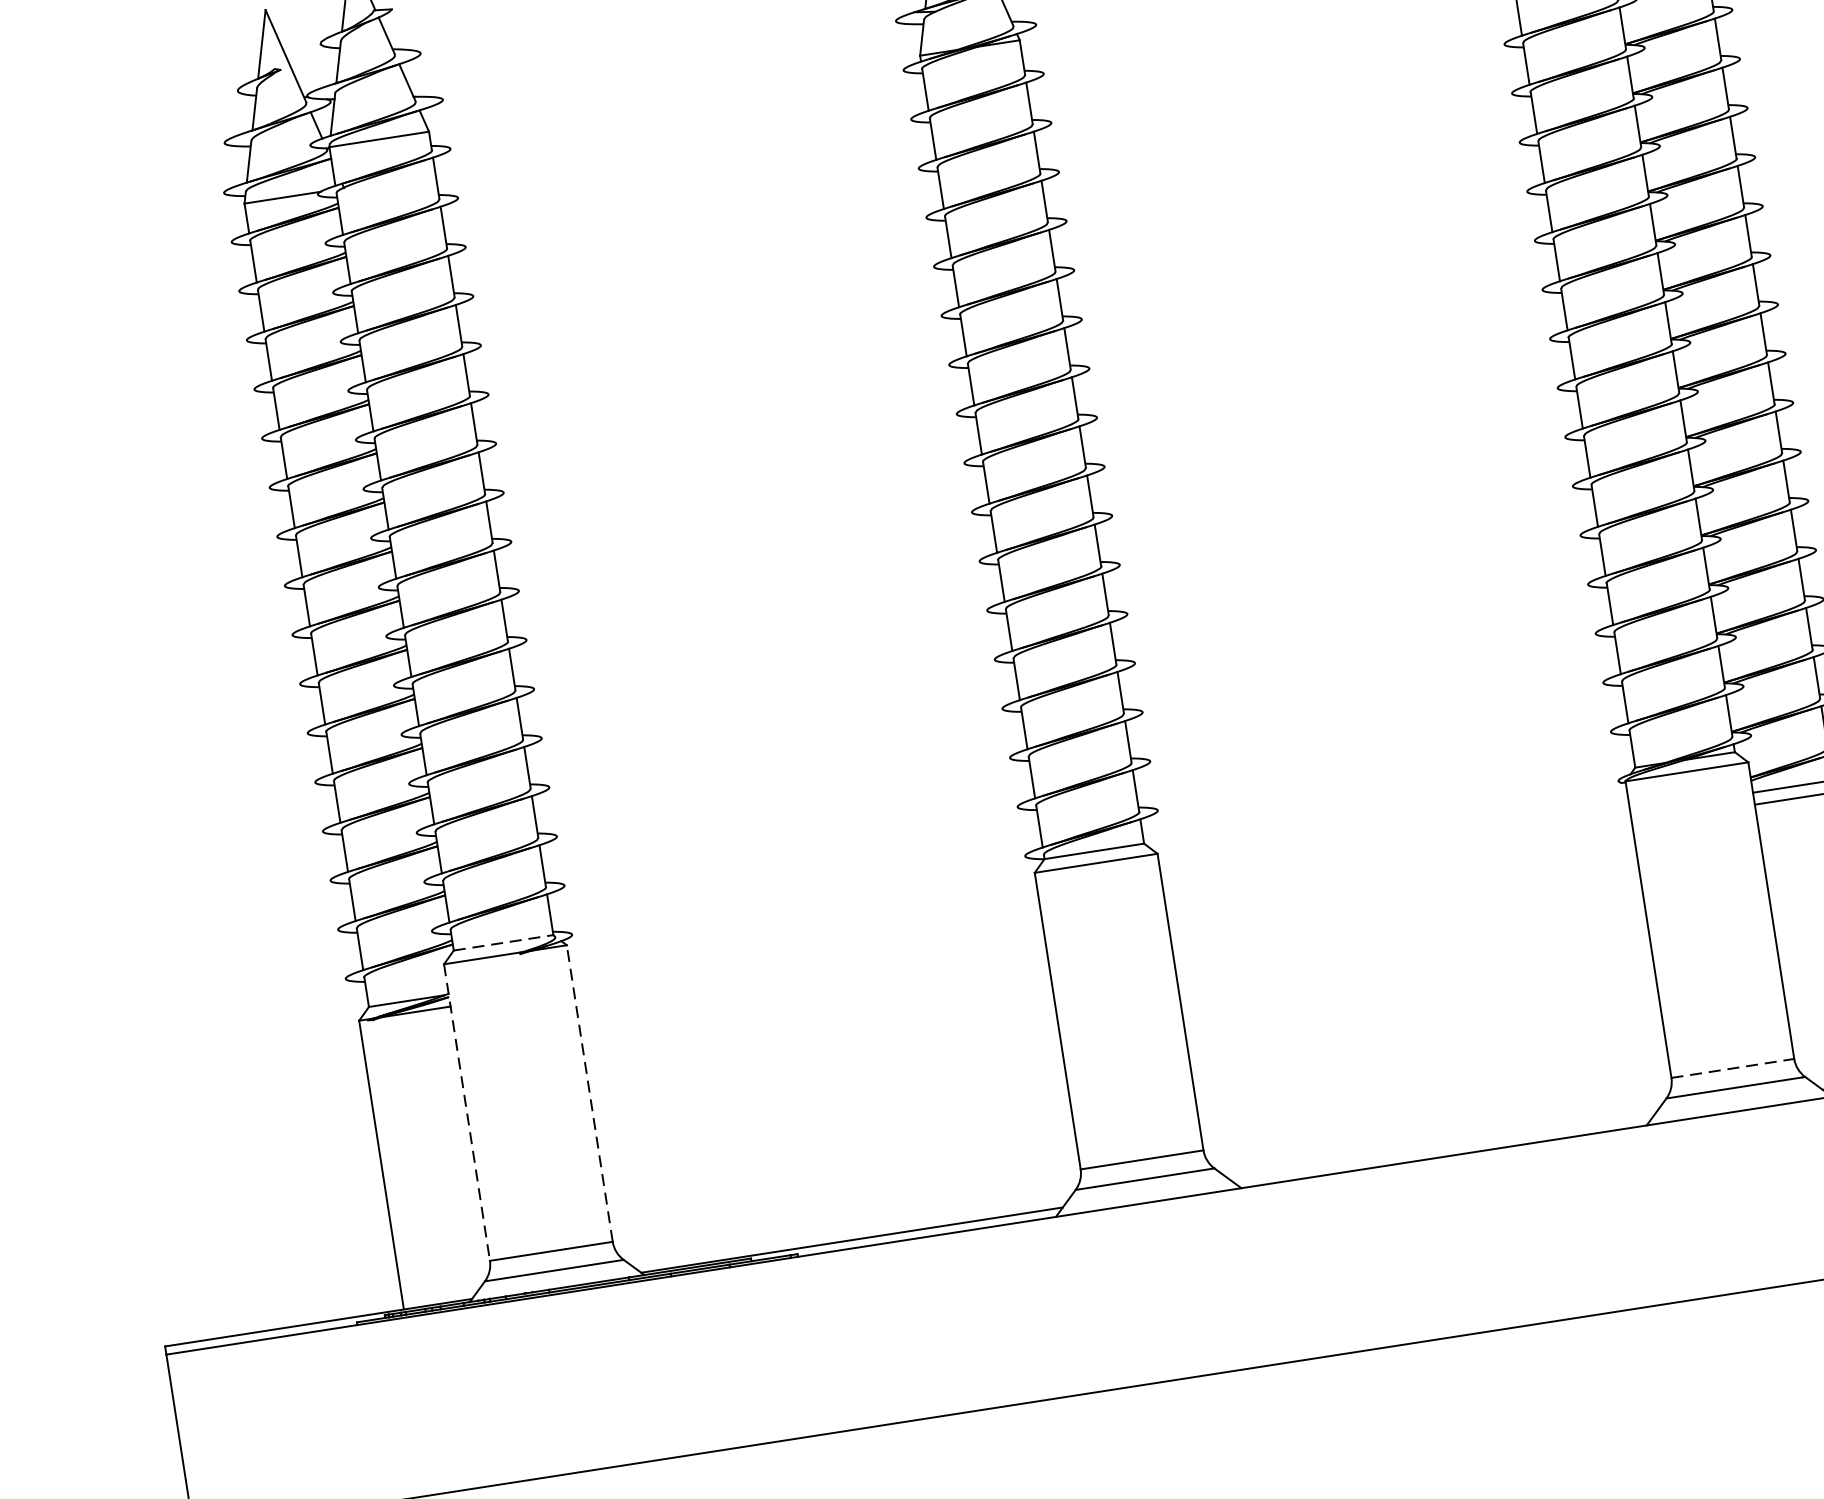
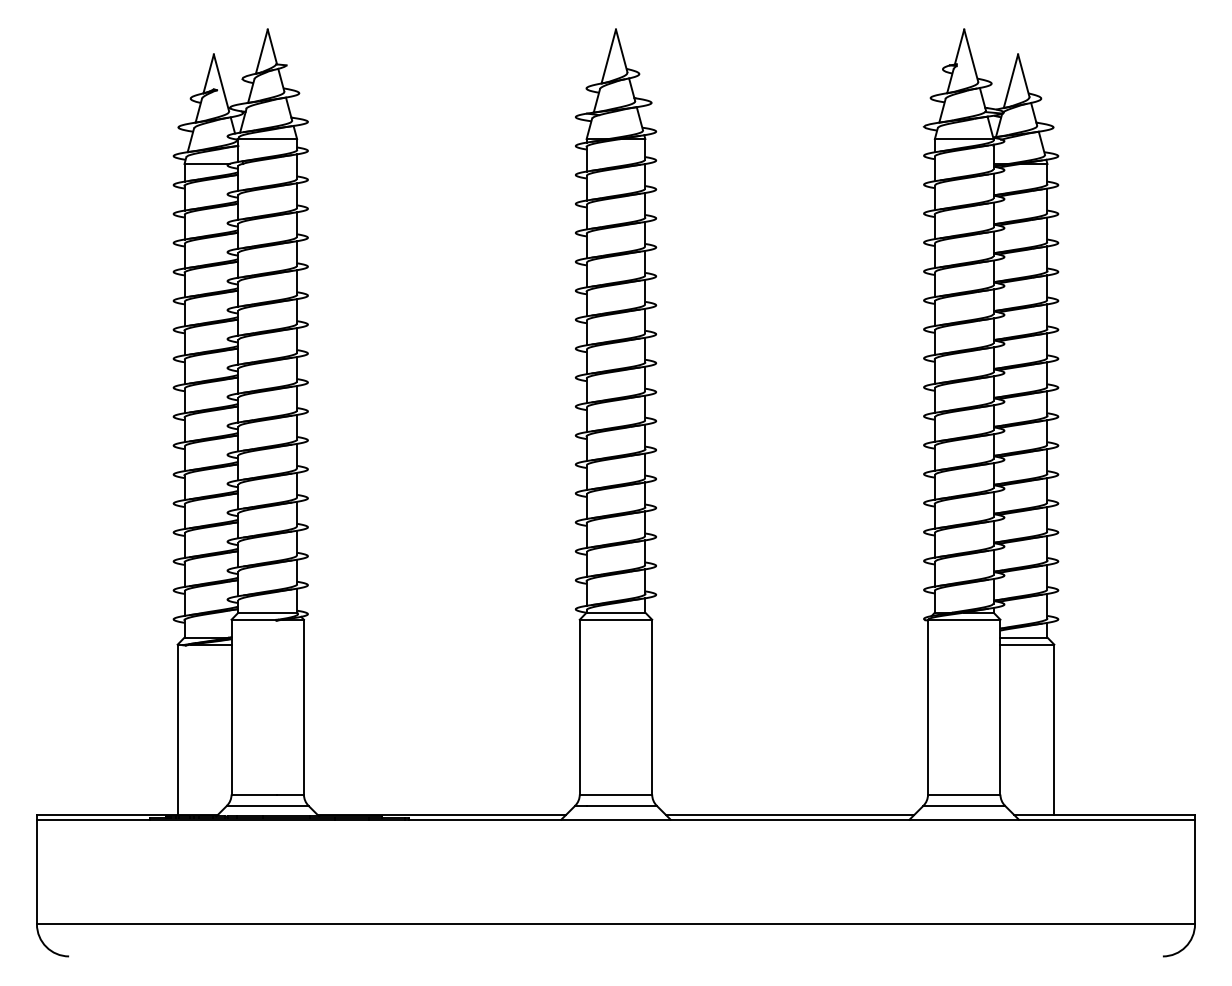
line: (504, 942) -> (268, 612), dashed -> solid
line: (1733, 1068) -> (964, 794), dashed -> solid
line: (588, 1092) -> (303, 706), dashed -> solid
line: (466, 1113) -> (231, 707), dashed -> solid
line: (1441, 1148) -> (789, 814), added

